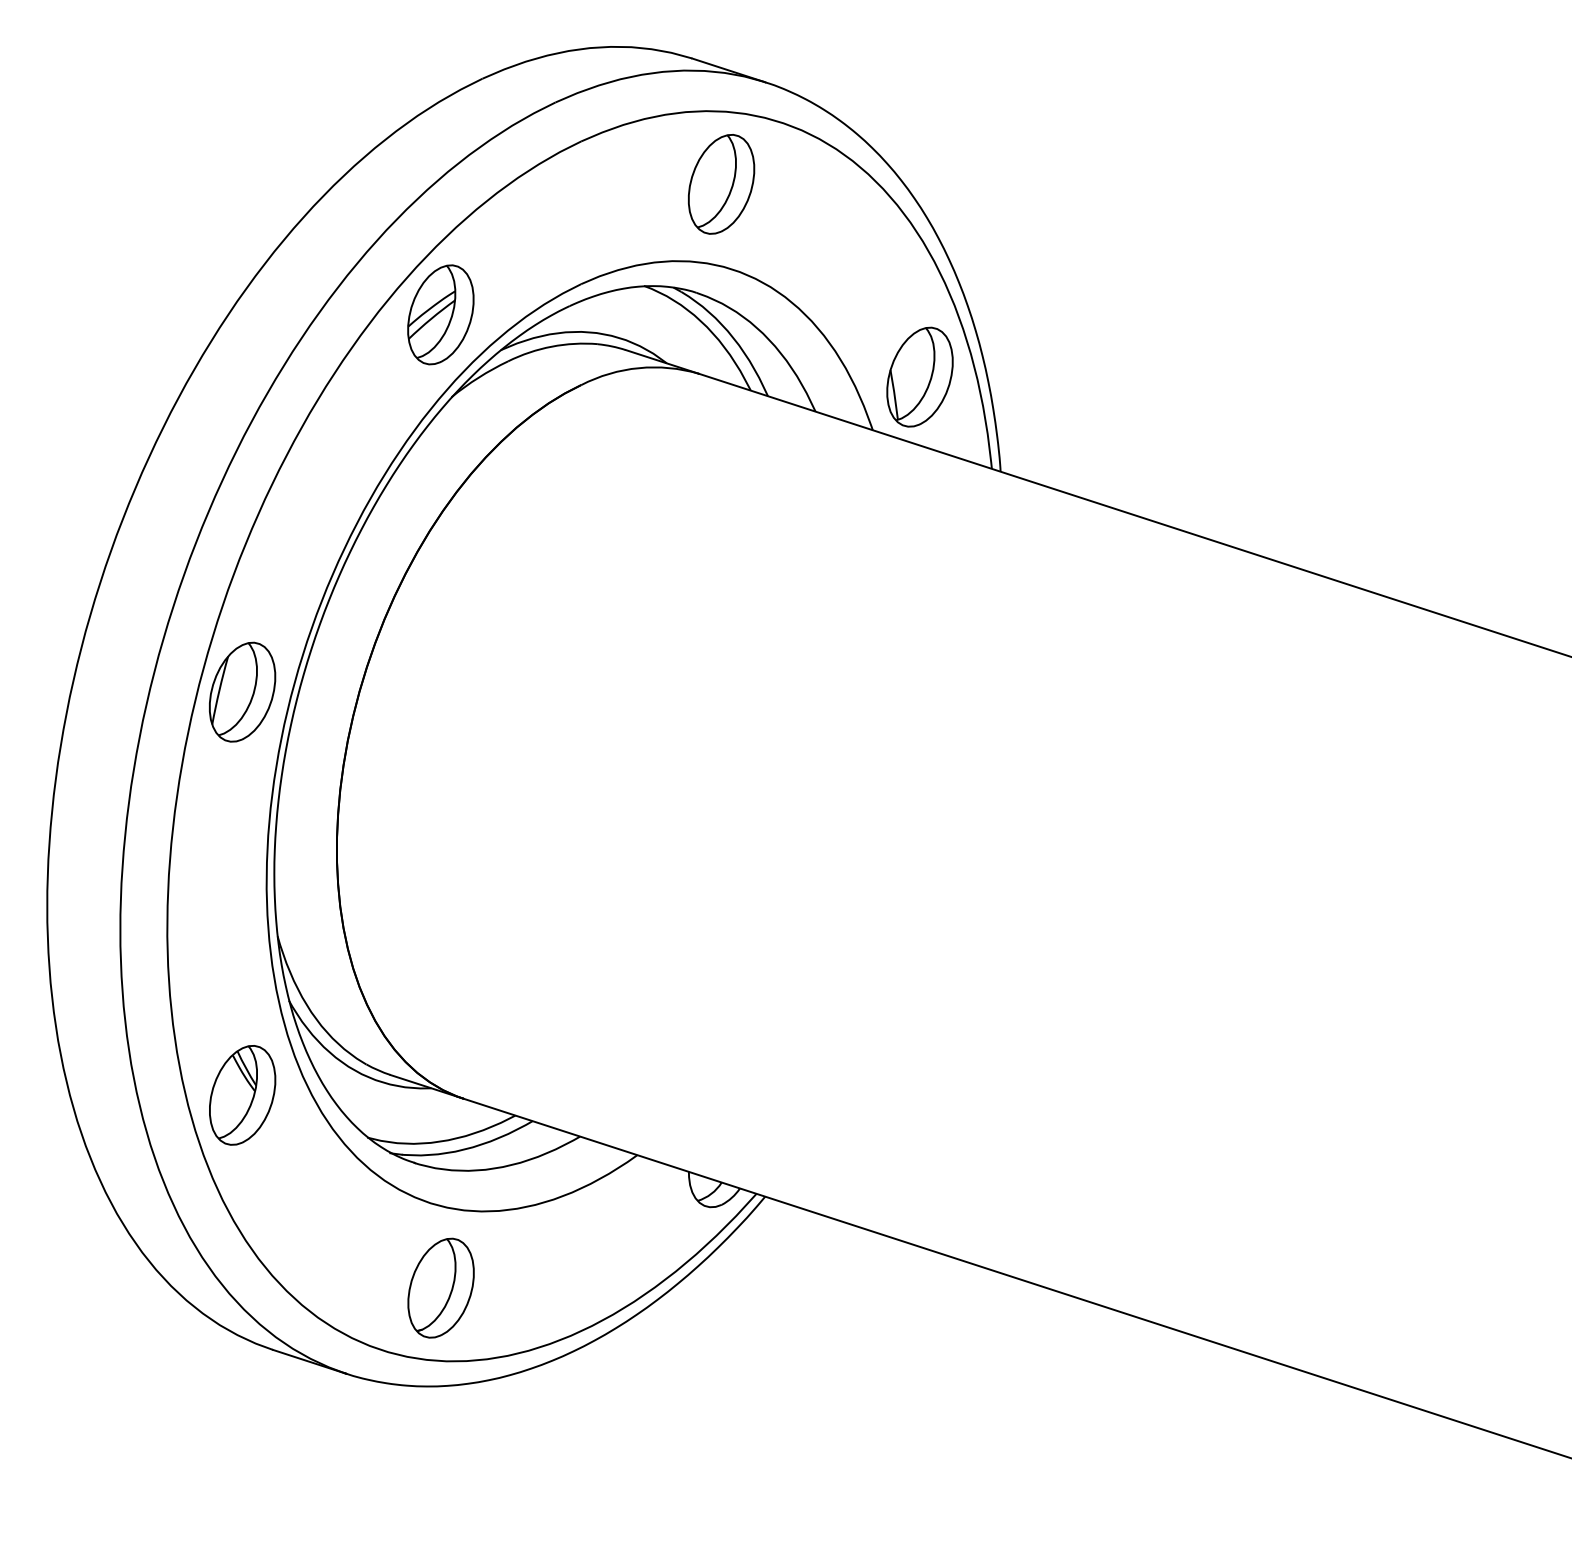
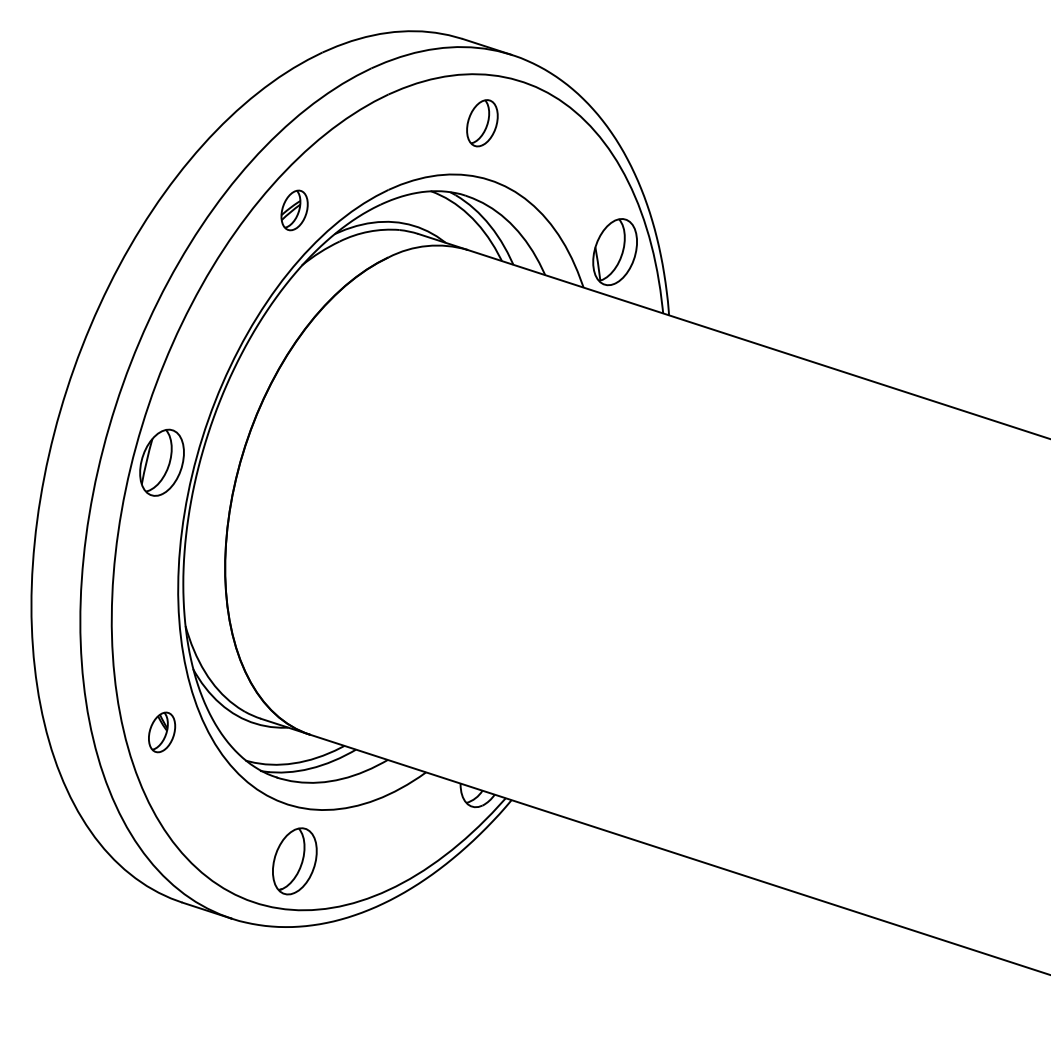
part: (721, 184) -> (482, 123), size x0.7
part: (440, 314) -> (294, 210), size x0.6
part: (241, 1095) -> (161, 732), size x0.6

